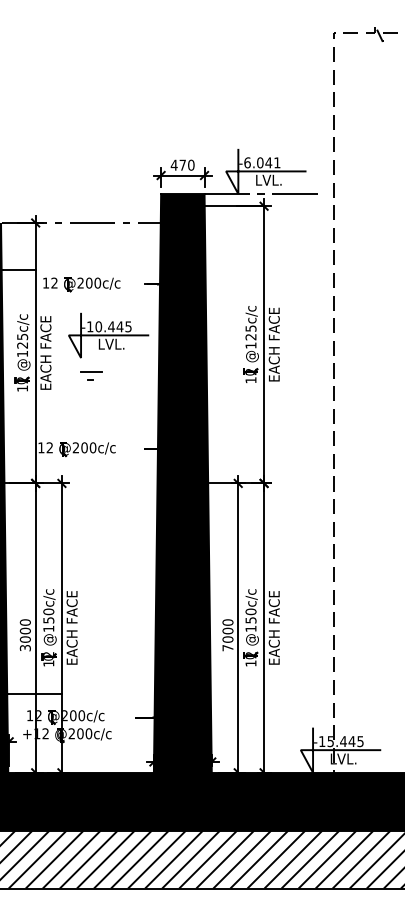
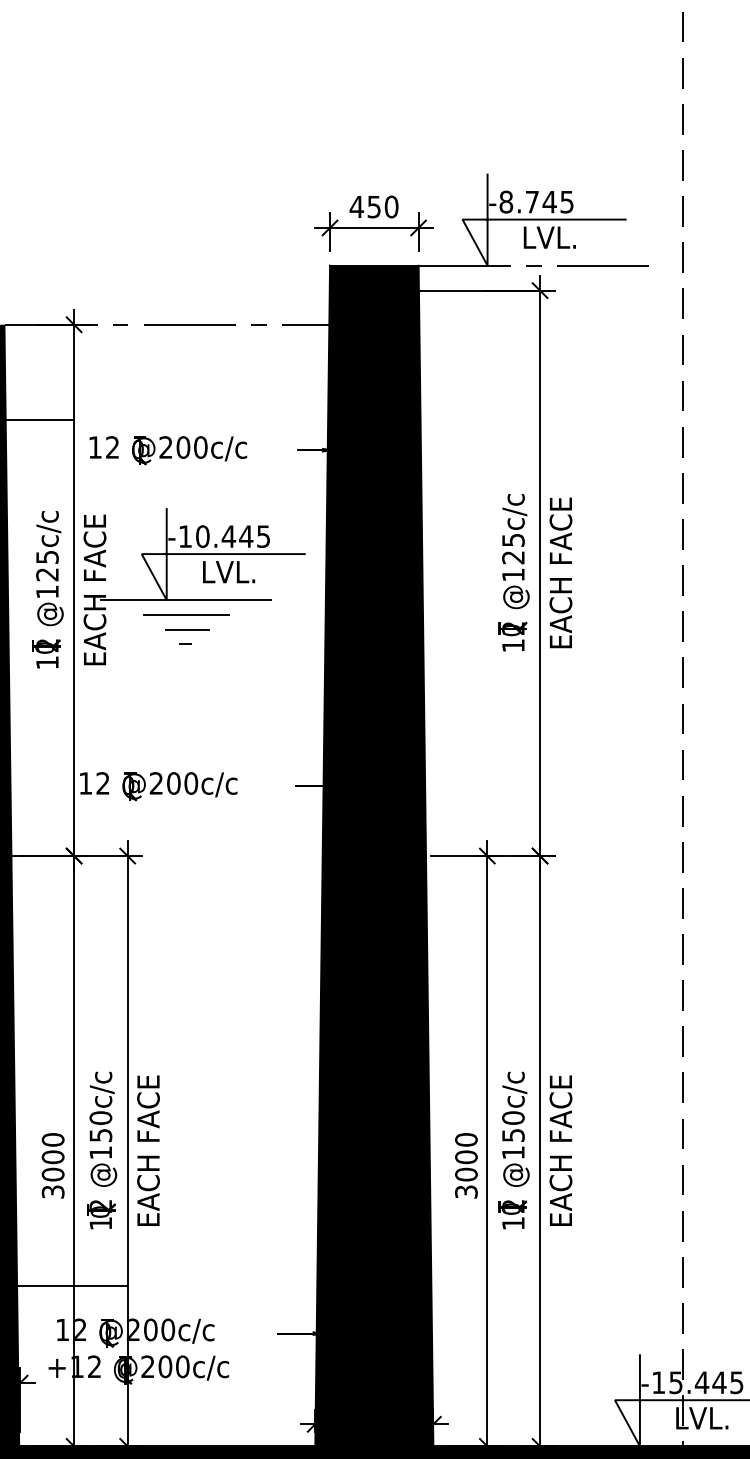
text: (262, 162) -> (536, 201), -6.041 -> -8.745
text: (182, 164) -> (373, 205), 470 -> 450
line: (90, 358) -> (185, 601), added
line: (90, 365) -> (185, 615), added
text: (227, 648) -> (465, 1192), 7000 -> 3000

